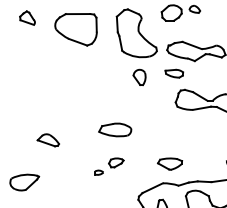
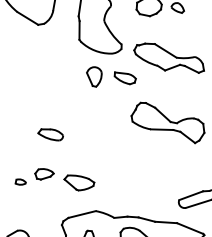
part: (174, 73) -> (125, 78), moved
part: (114, 129) -> (50, 133), size x0.62
part: (169, 163) -> (78, 182), moved

